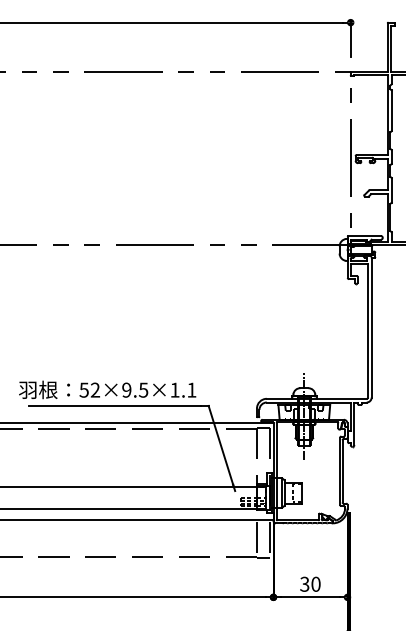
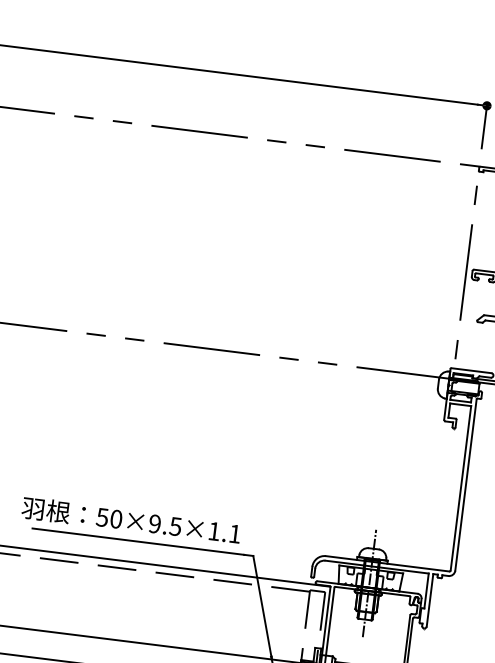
text: (95, 389) -> (116, 518), 52×9.5×1.1 -> 50×9.5×1.1

